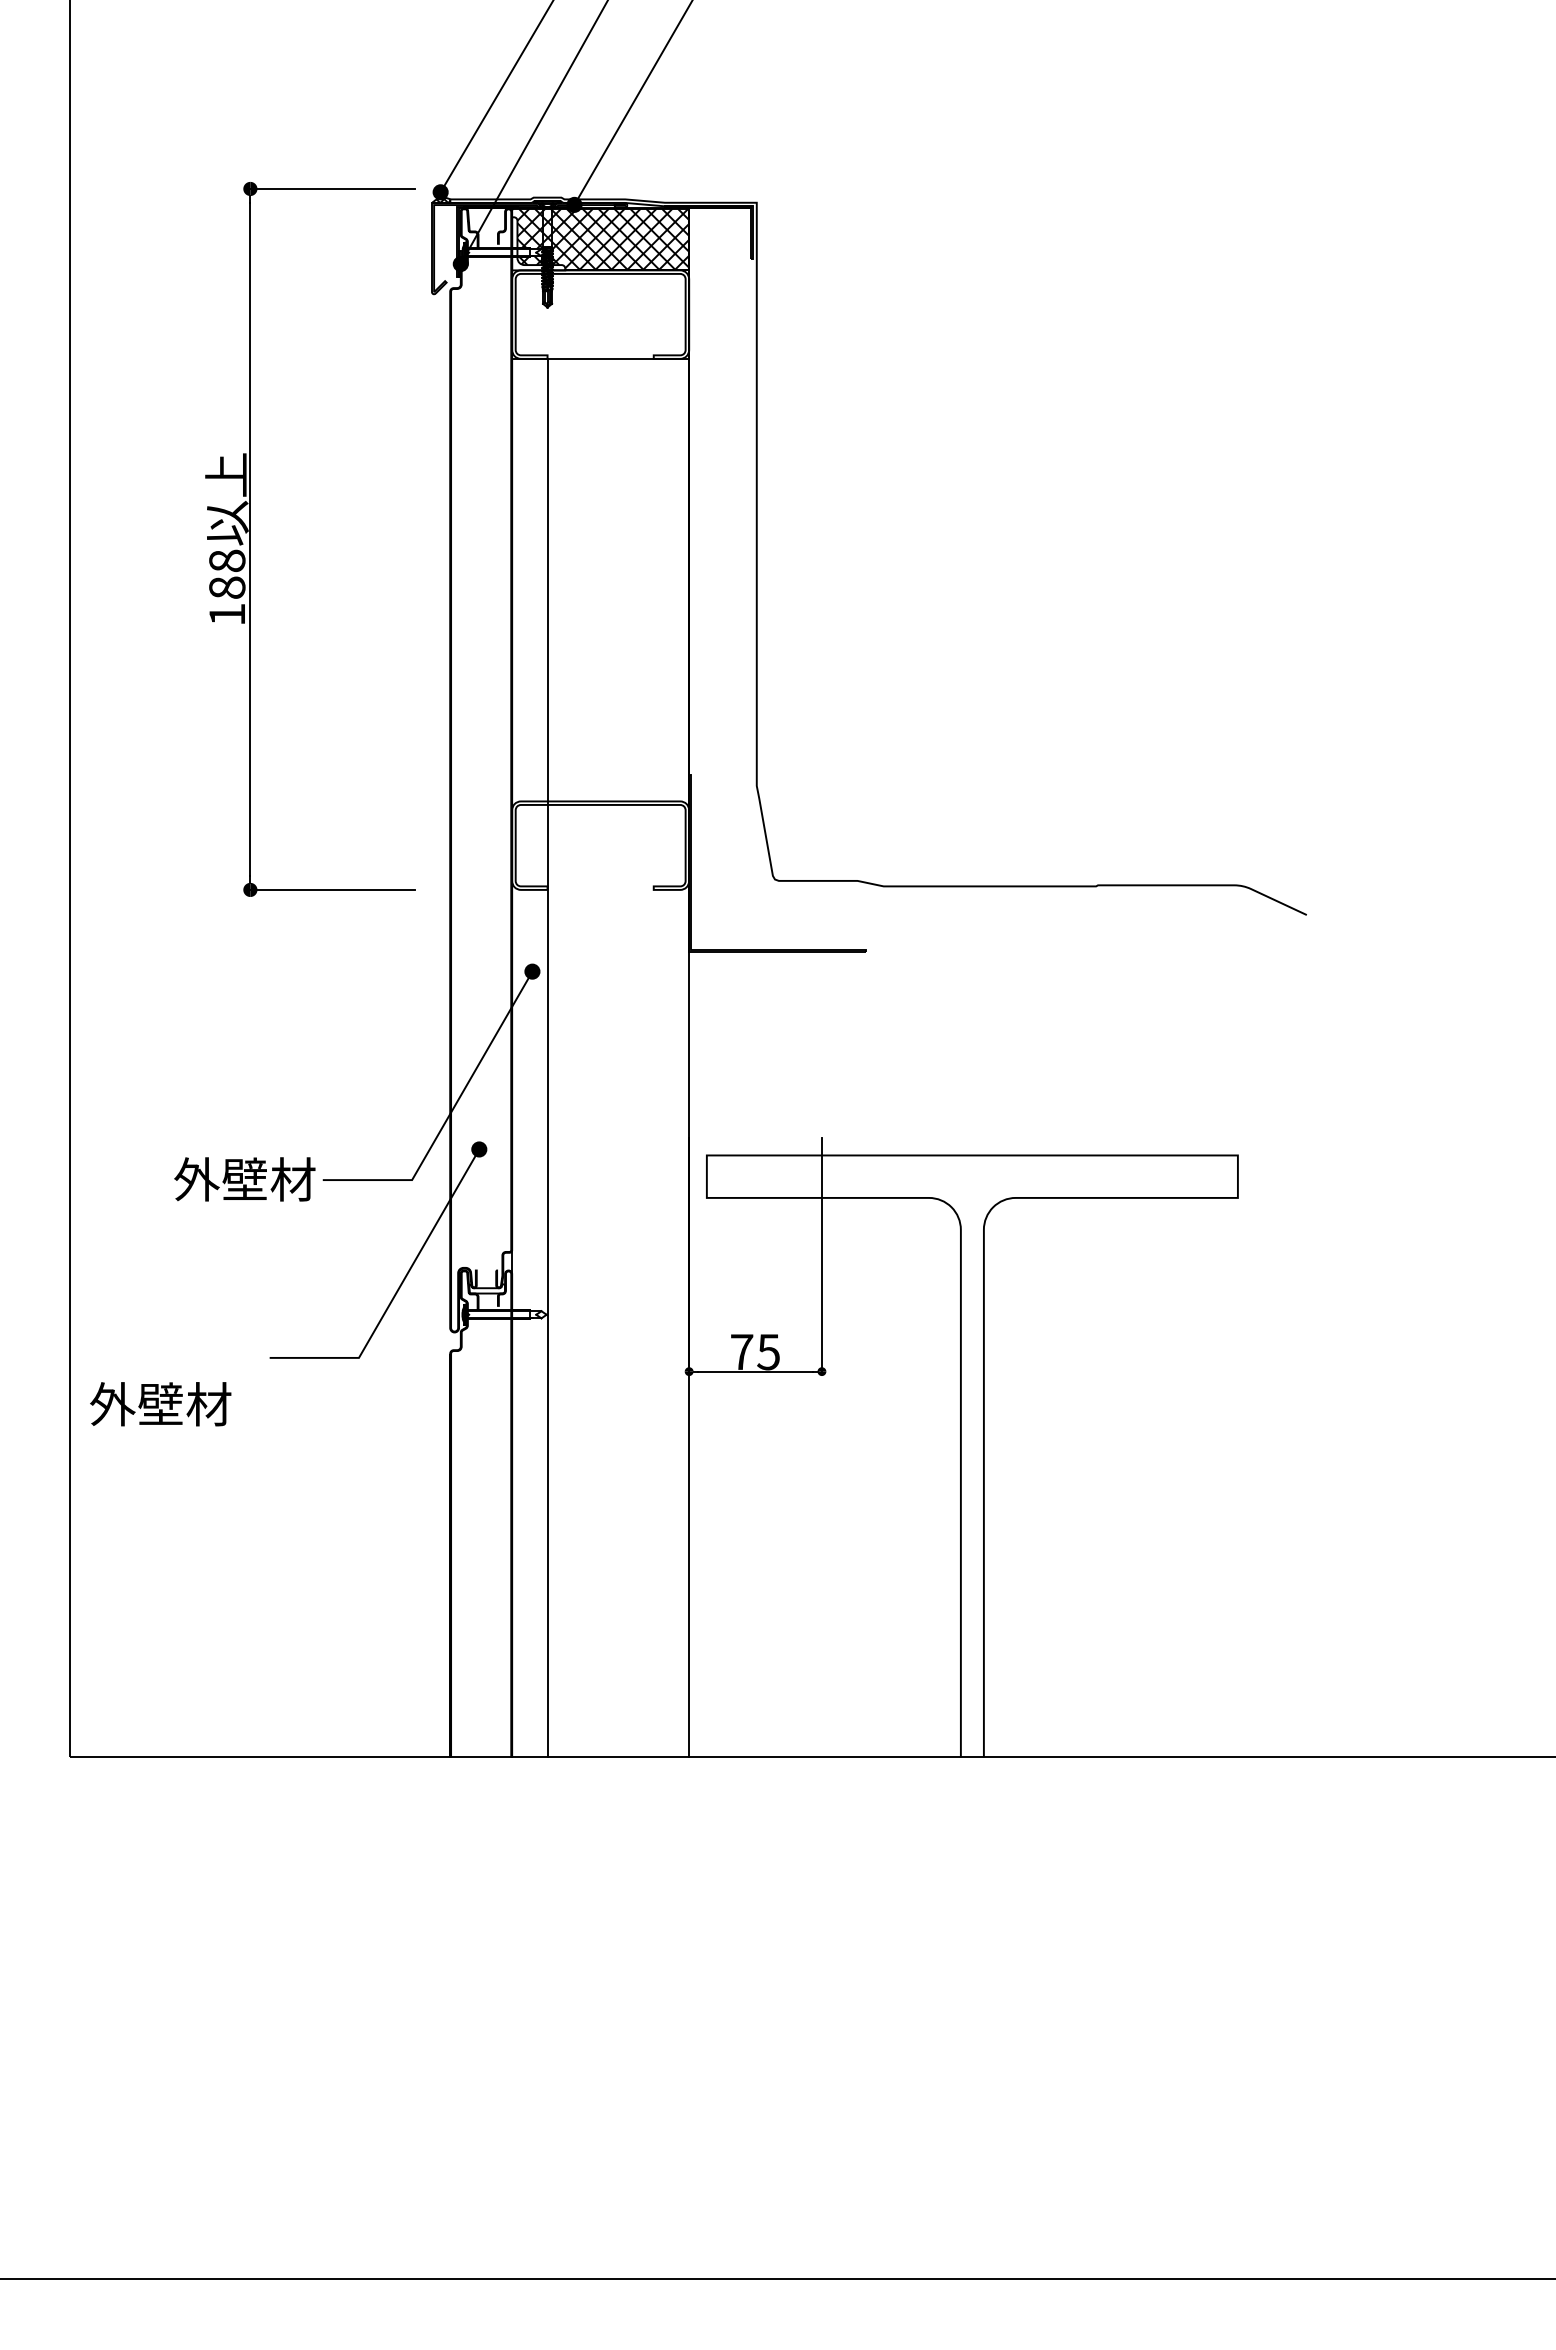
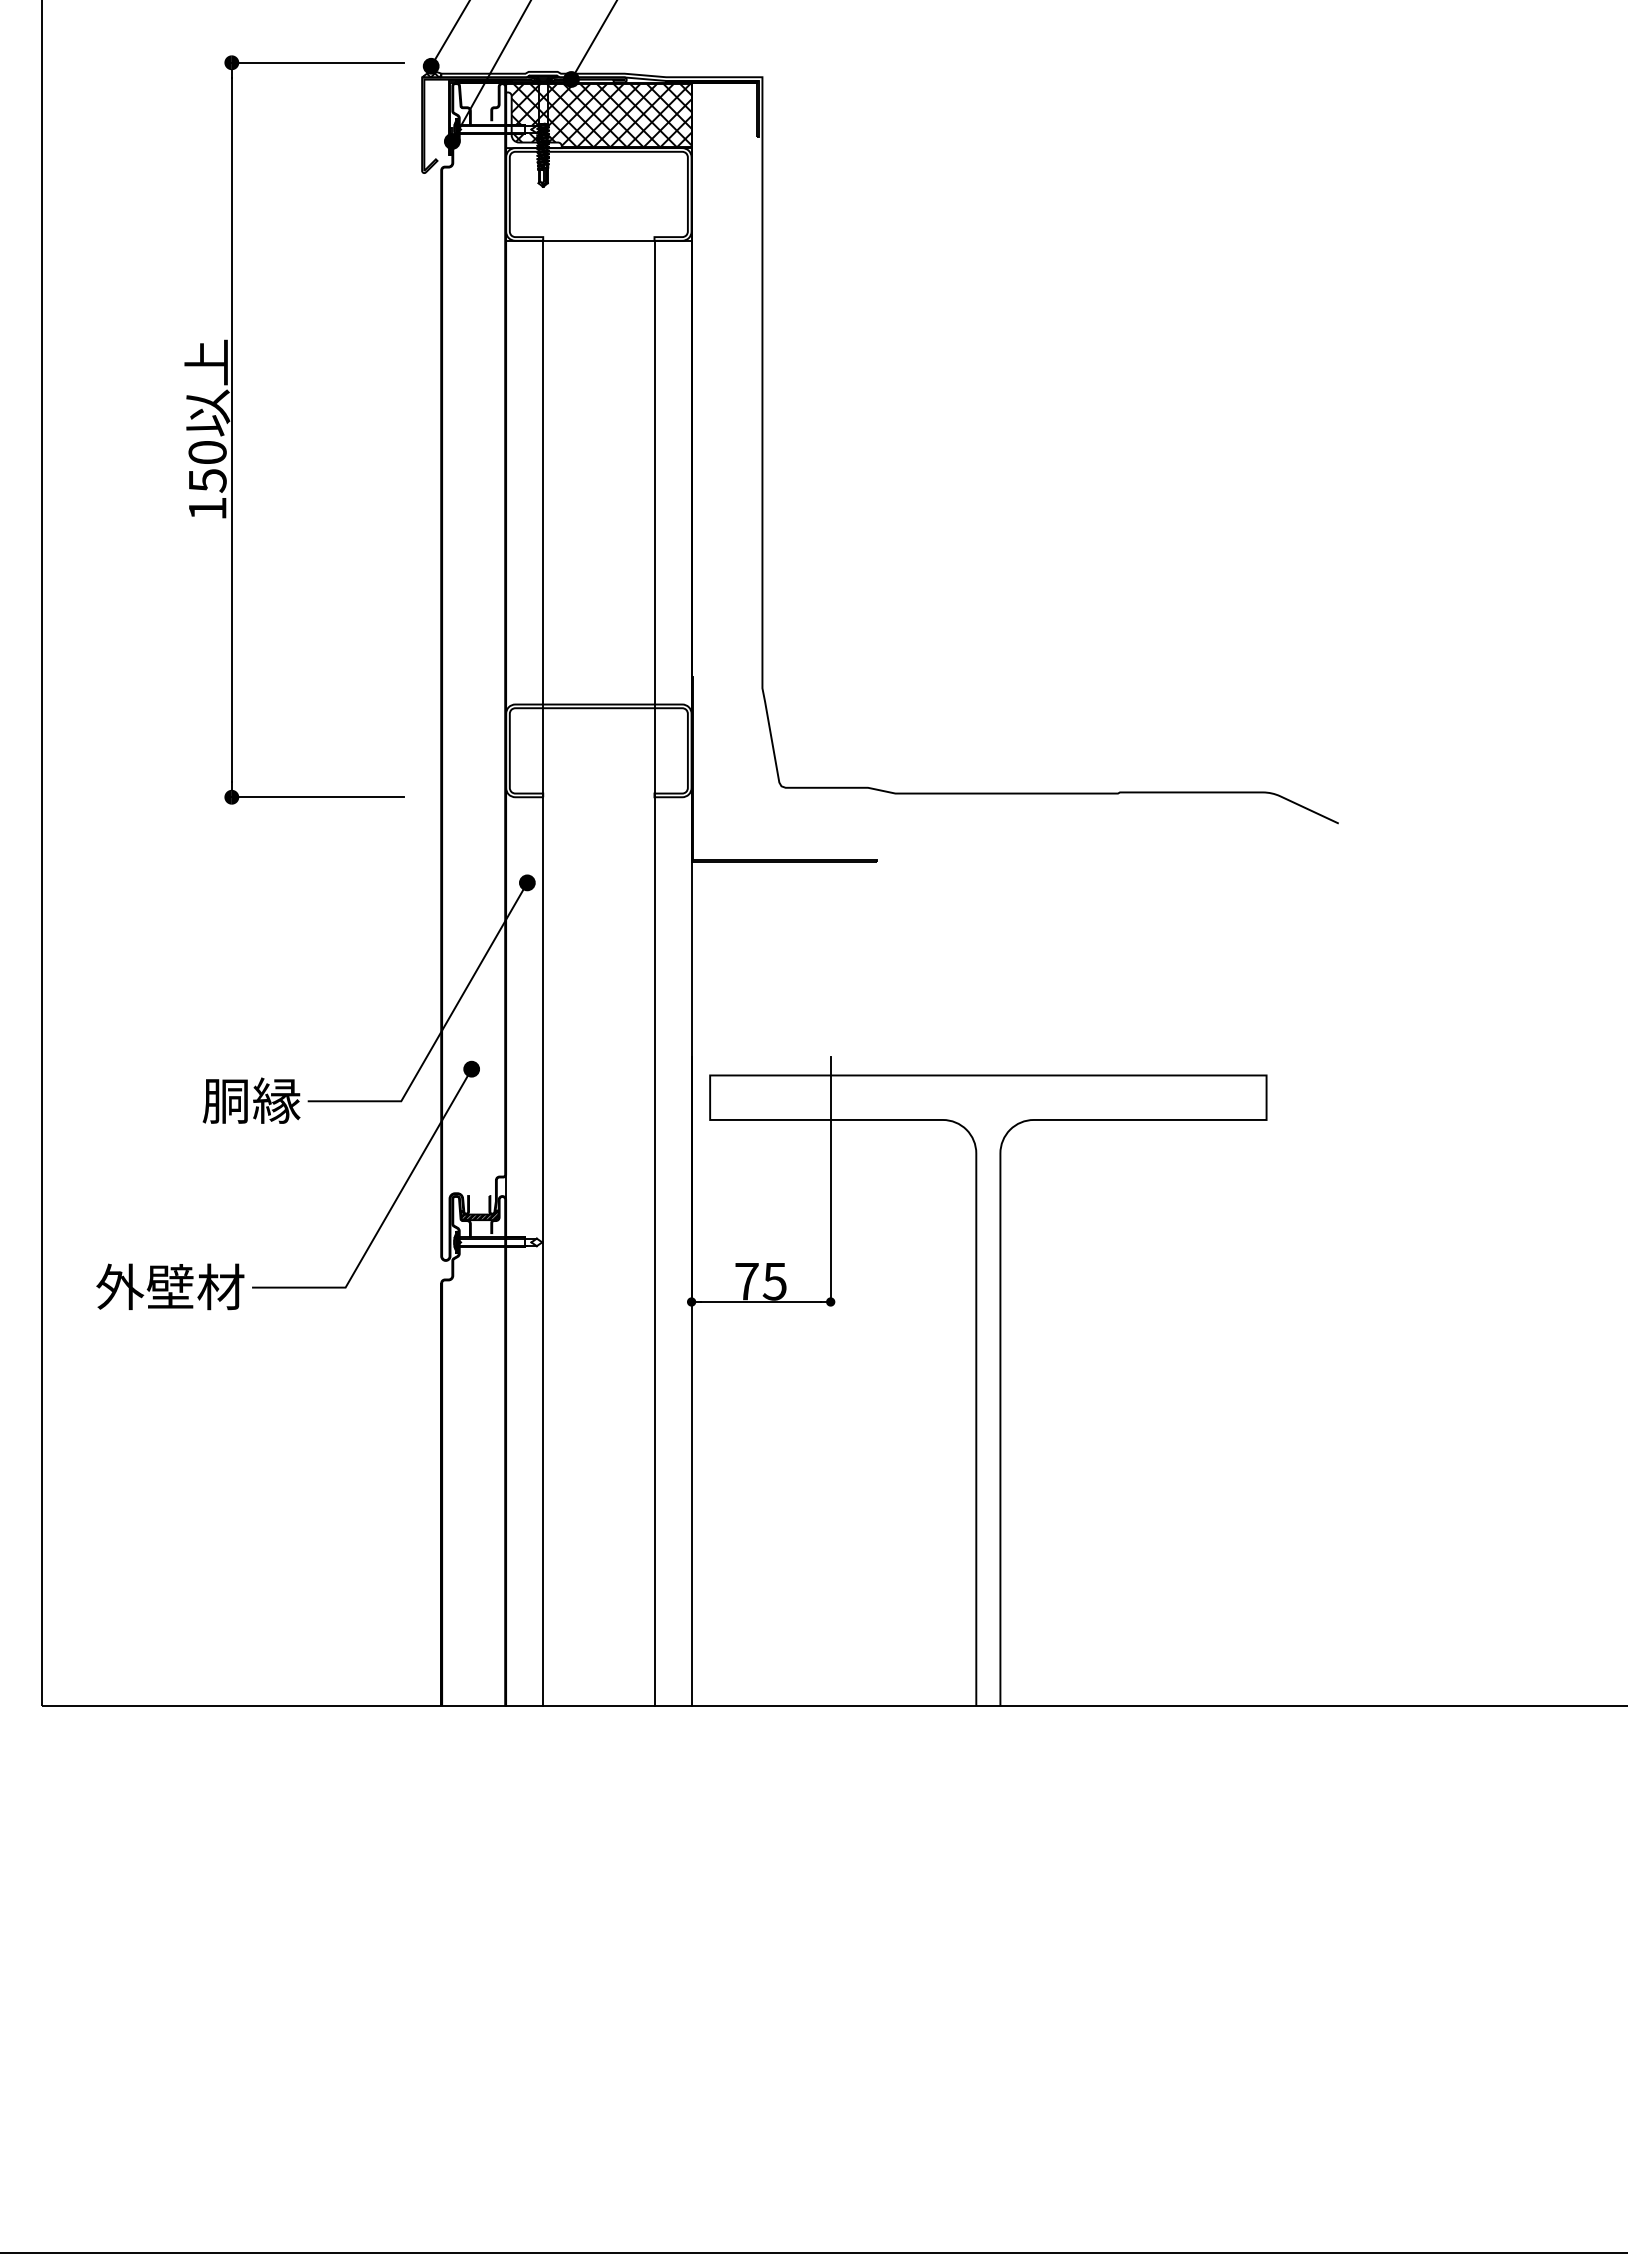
text: (227, 574) -> (207, 466), 188 -> 150
line: (653, 1057) -> (654, 972), added
text: (244, 1179) -> (225, 1100), 外壁材 -> 胴縁
hatch: (487, 1288) -> (480, 1214), added
text: (160, 1404) -> (170, 1287), moved

